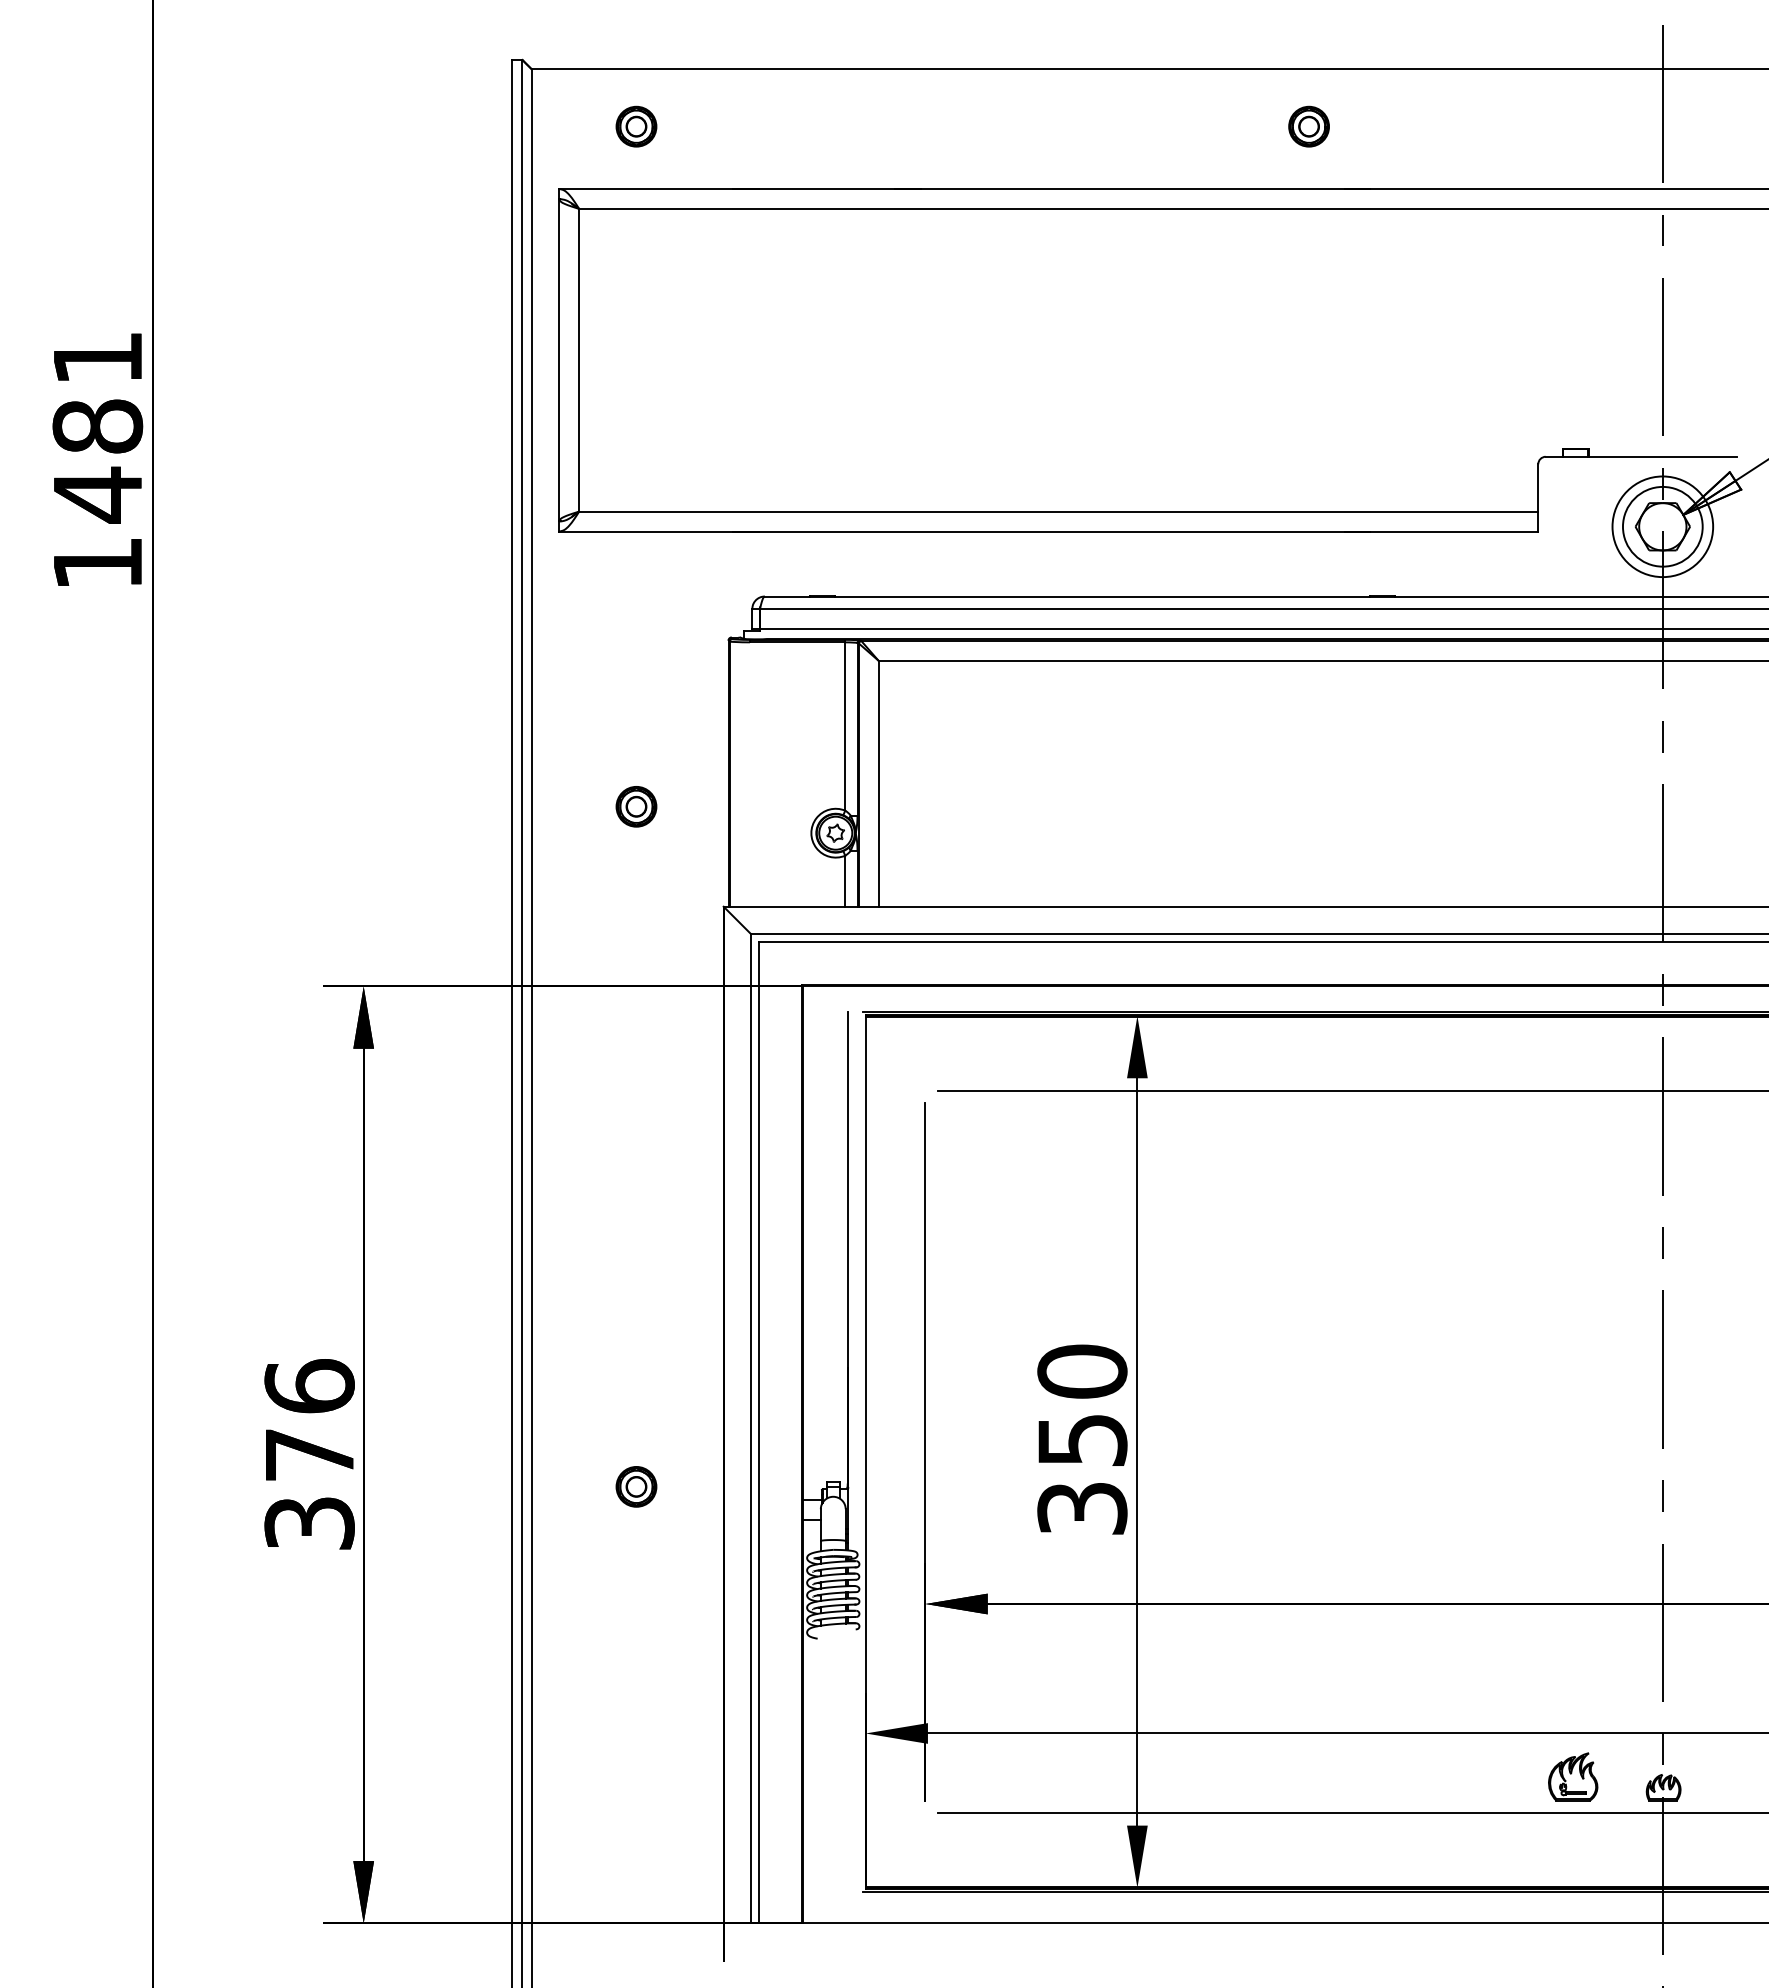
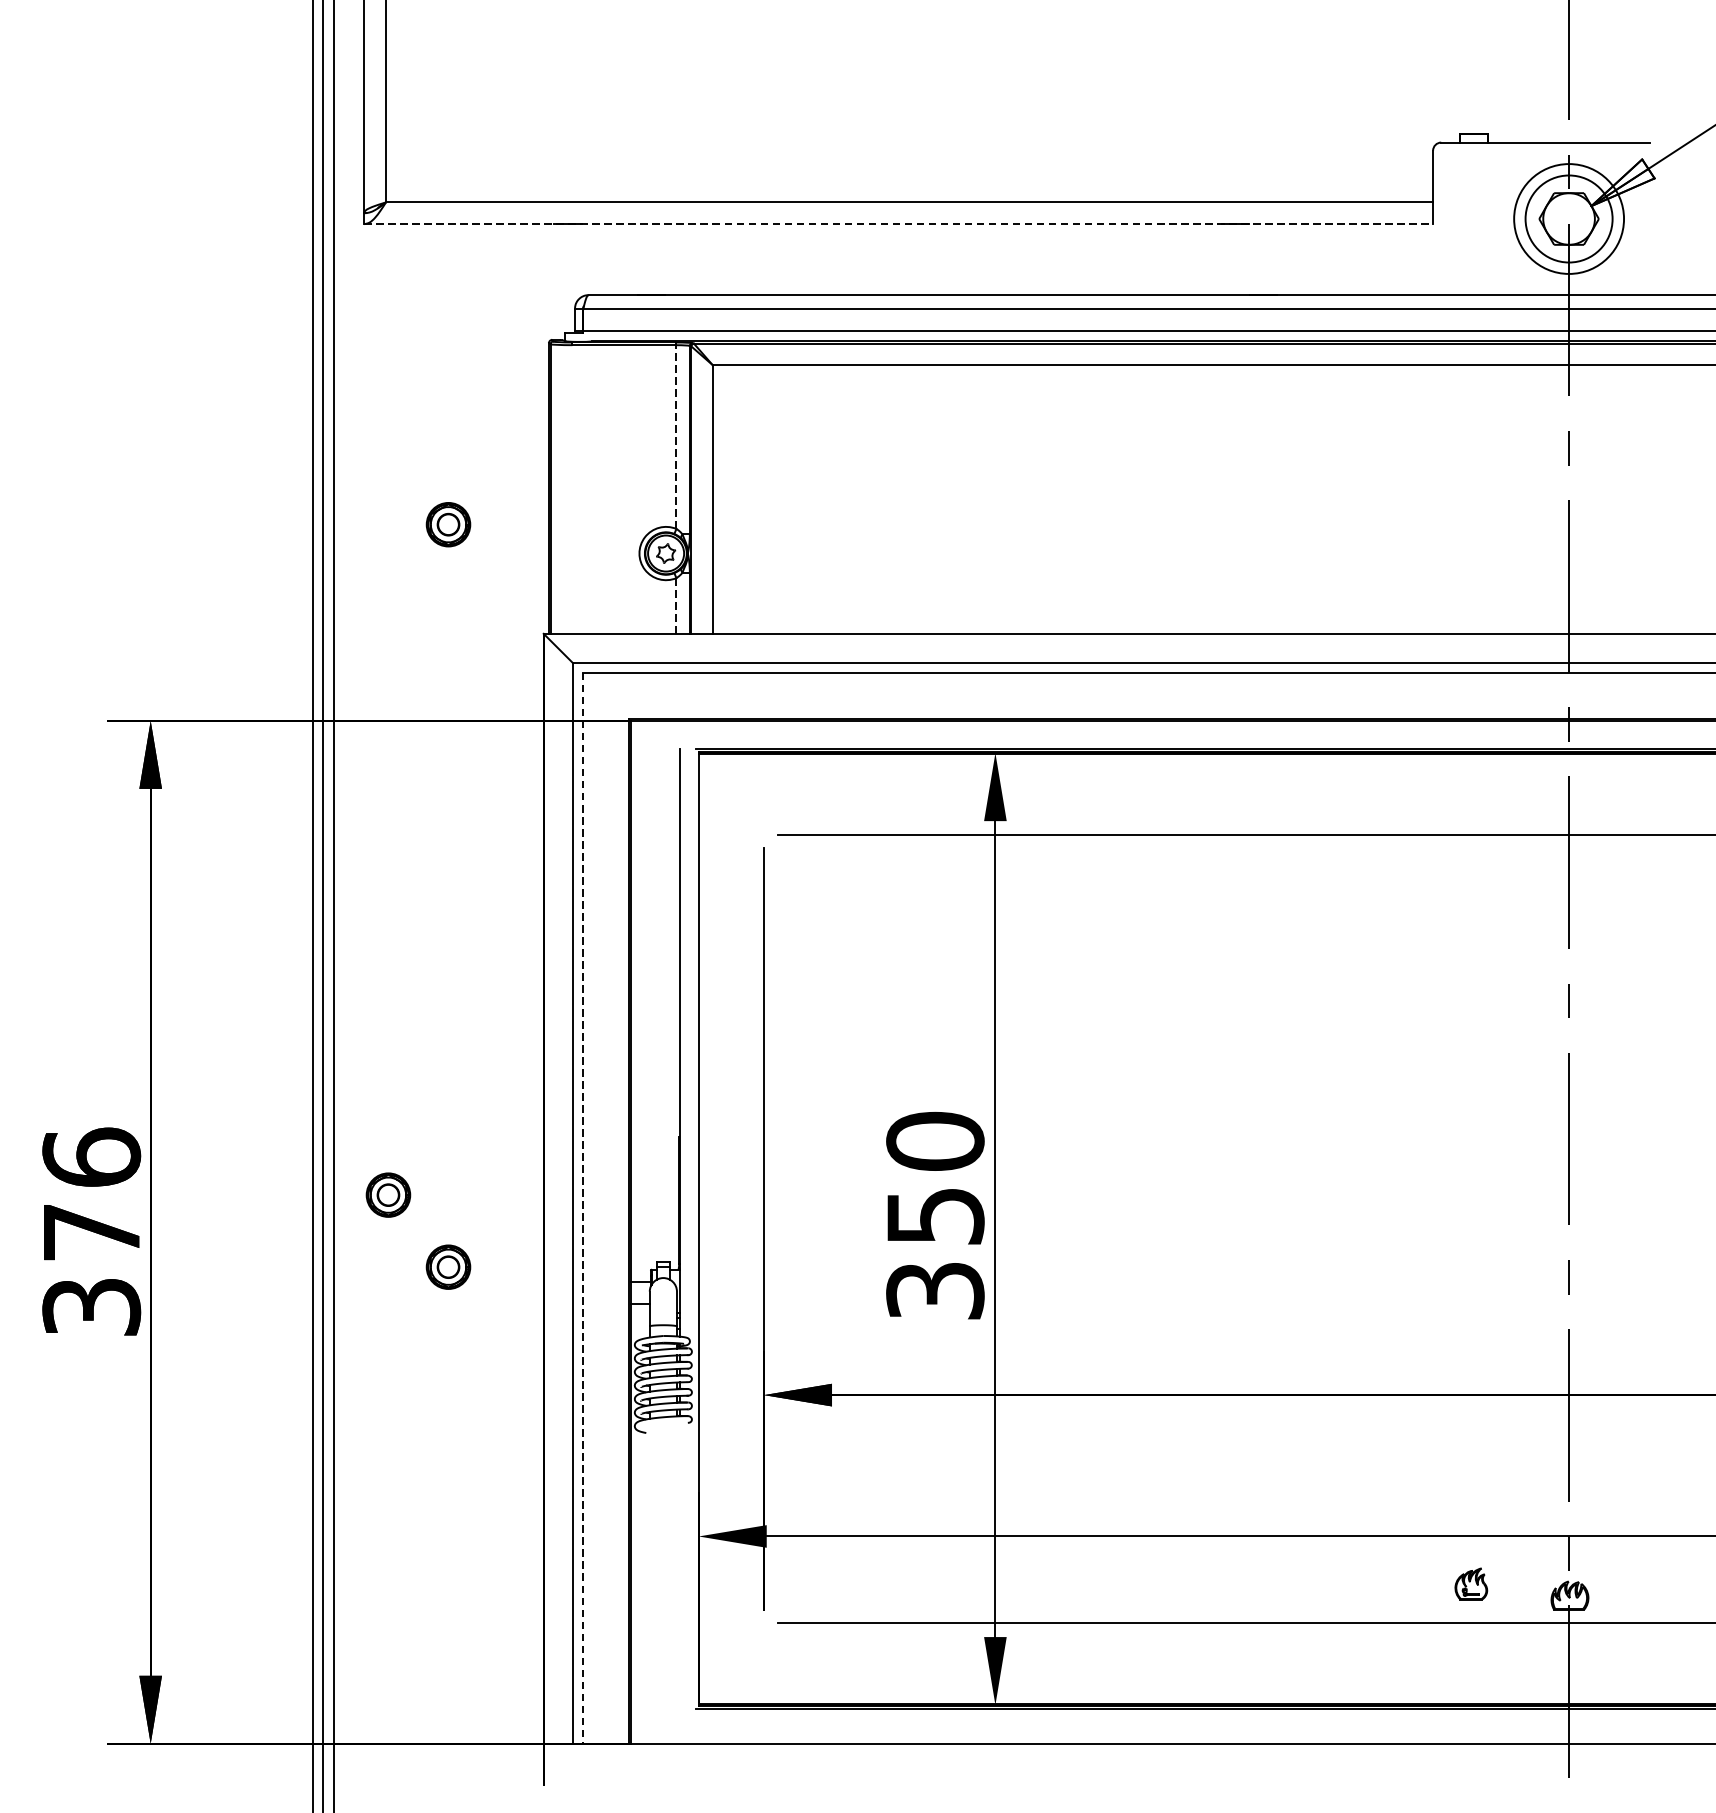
line: (1048, 531) -> (898, 224), solid -> dashed
line: (845, 726) -> (676, 437), solid -> dashed
line: (845, 881) -> (676, 606), solid -> dashed
part: (581, 1420) -> (388, 1194), added
line: (759, 1433) -> (582, 1208), solid -> dashed
part: (1573, 1776) -> (1471, 1583), size x0.6

